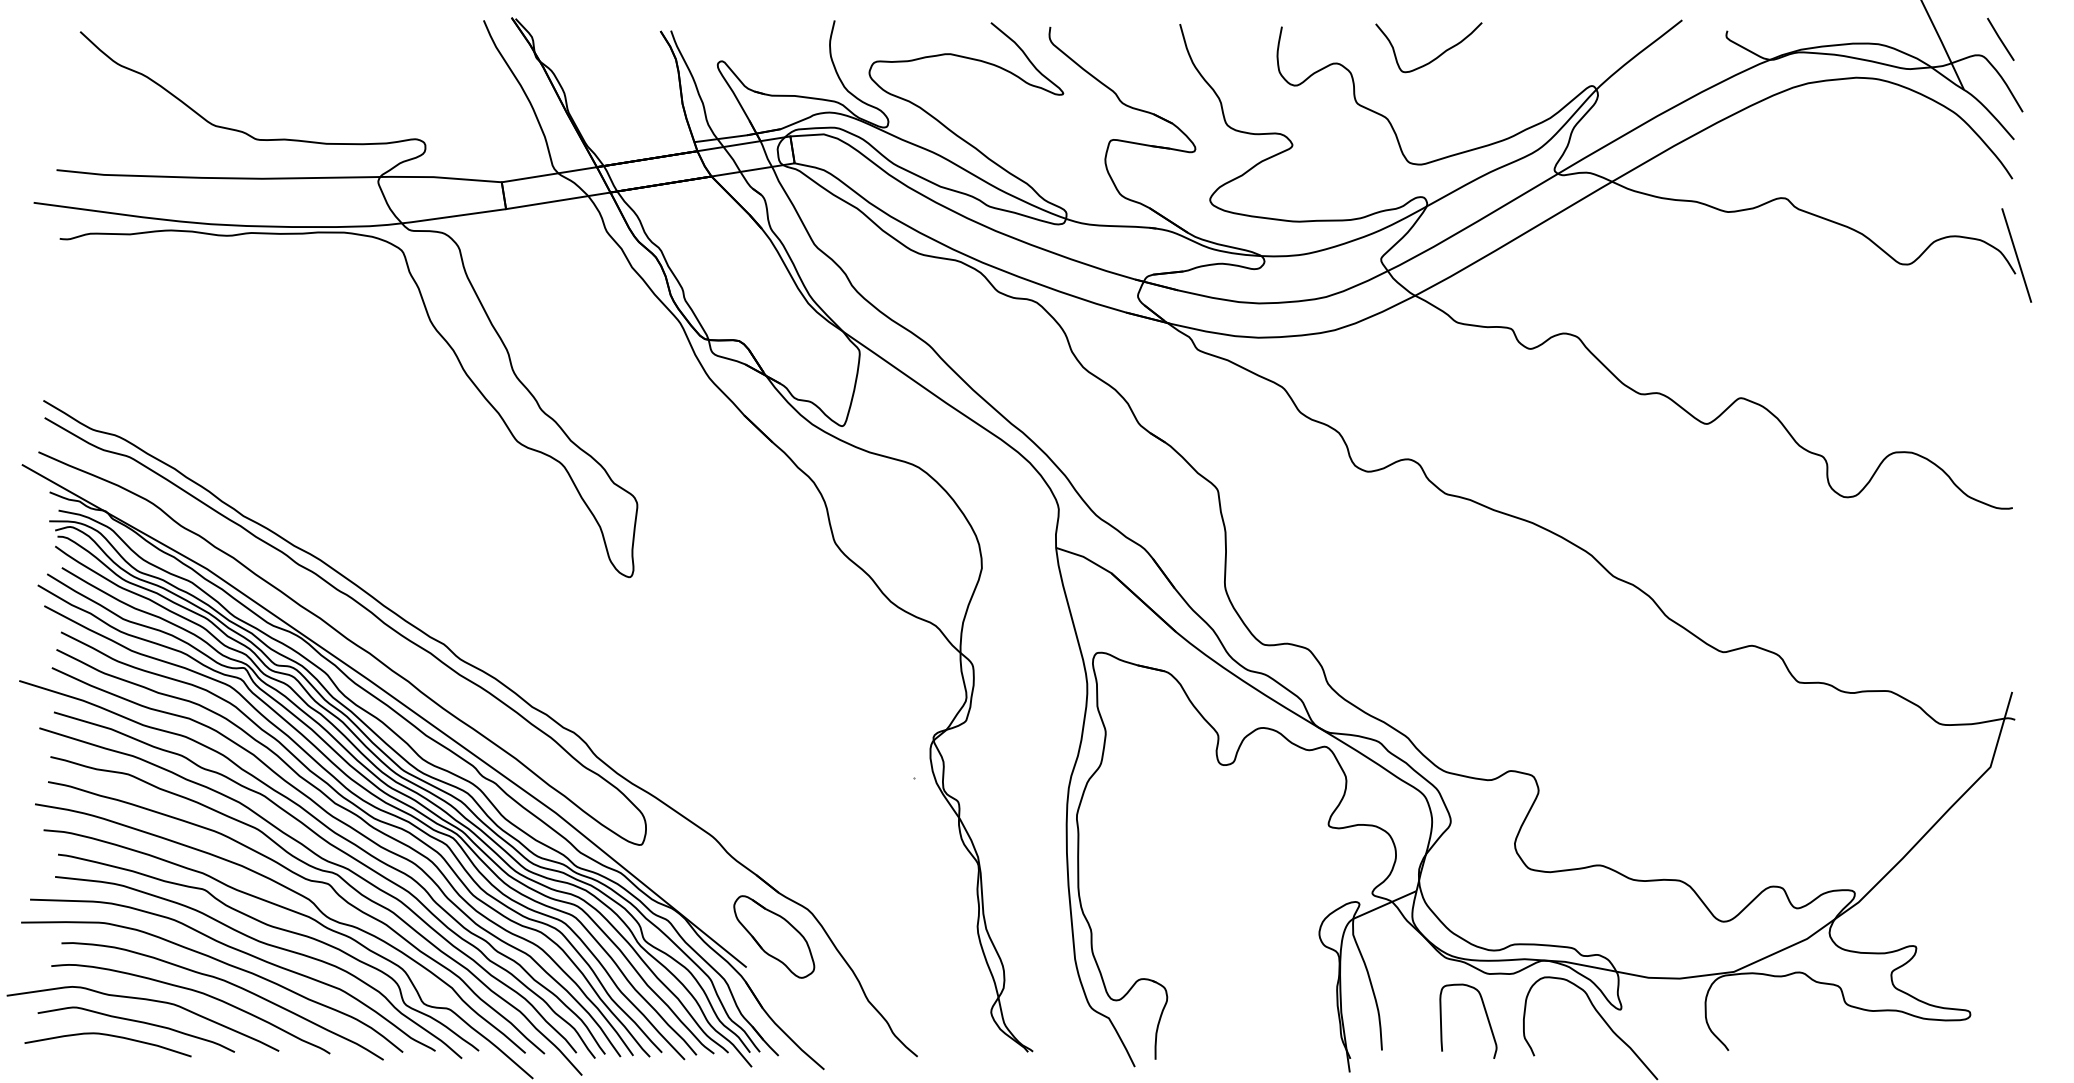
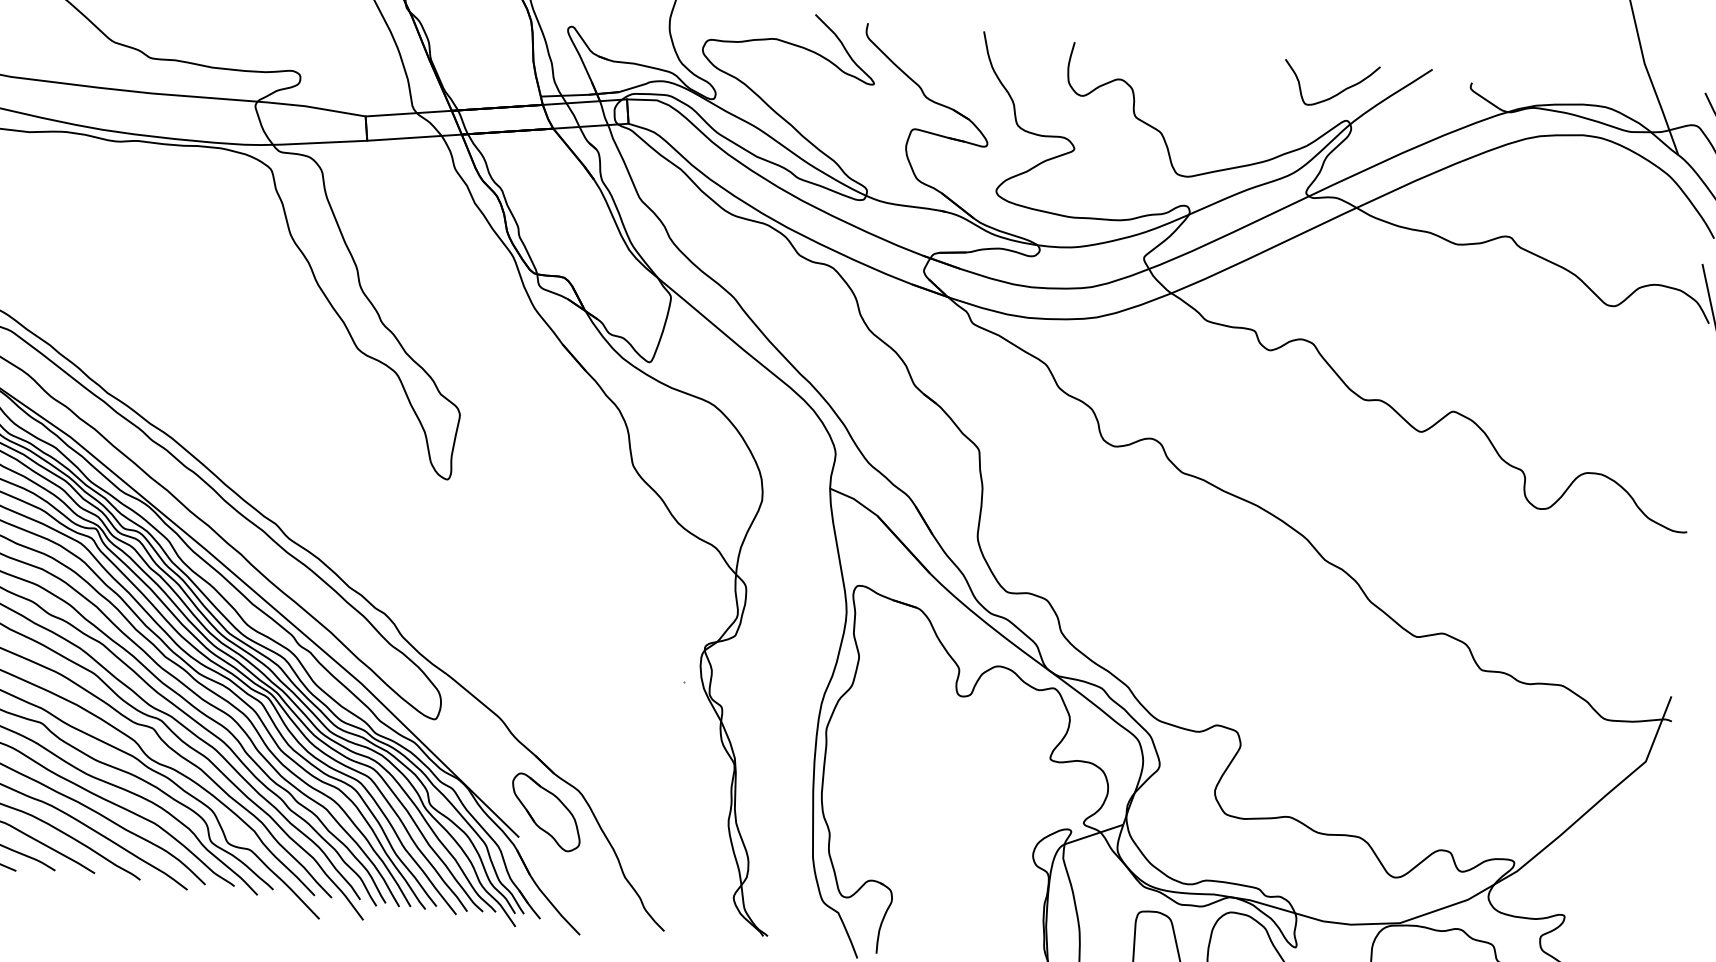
curve: (1435, 57) -> (1336, 94), moved

